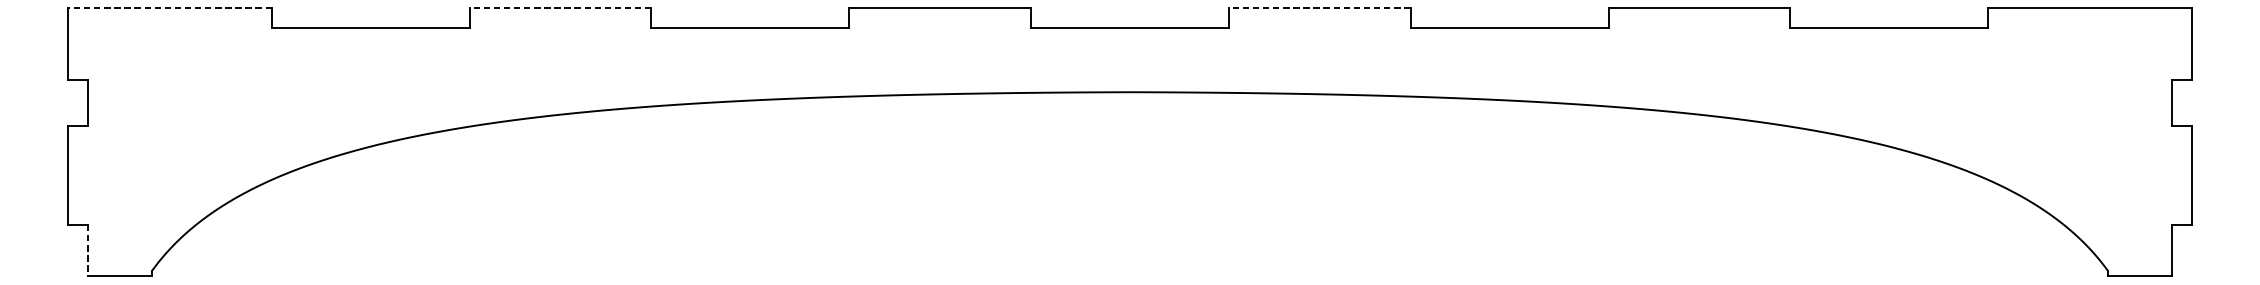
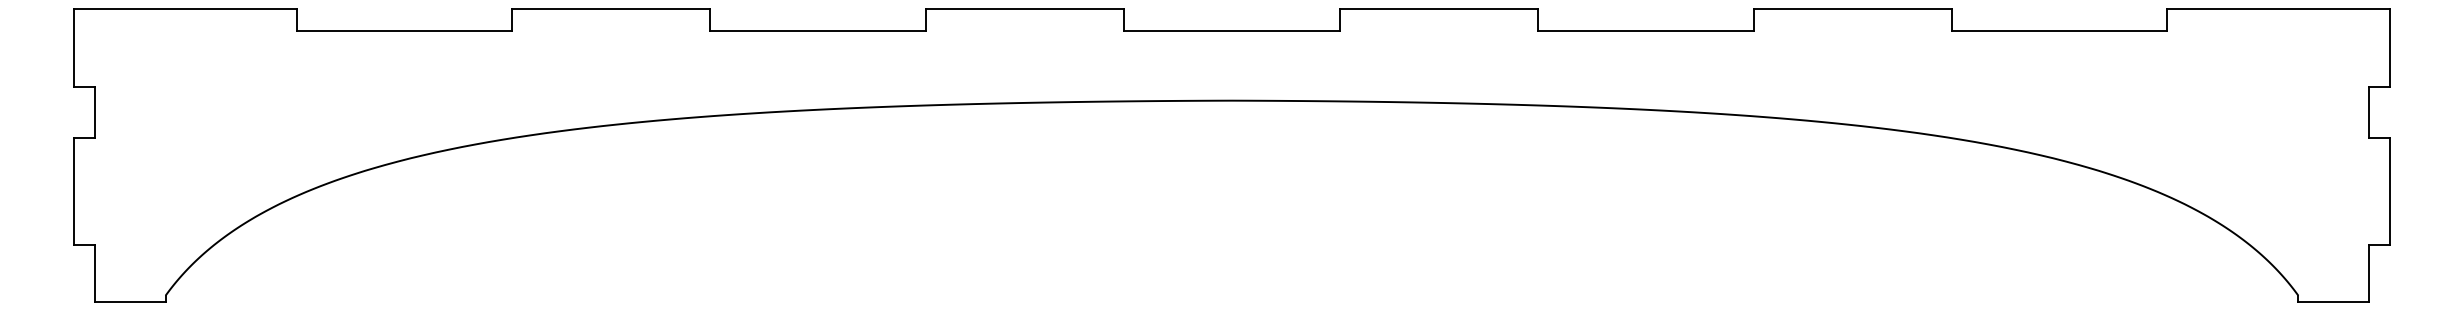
line: (169, 8) -> (184, 9), dashed -> solid
line: (560, 8) -> (611, 9), dashed -> solid
line: (1319, 8) -> (1438, 9), dashed -> solid
line: (87, 250) -> (95, 273), dashed -> solid

